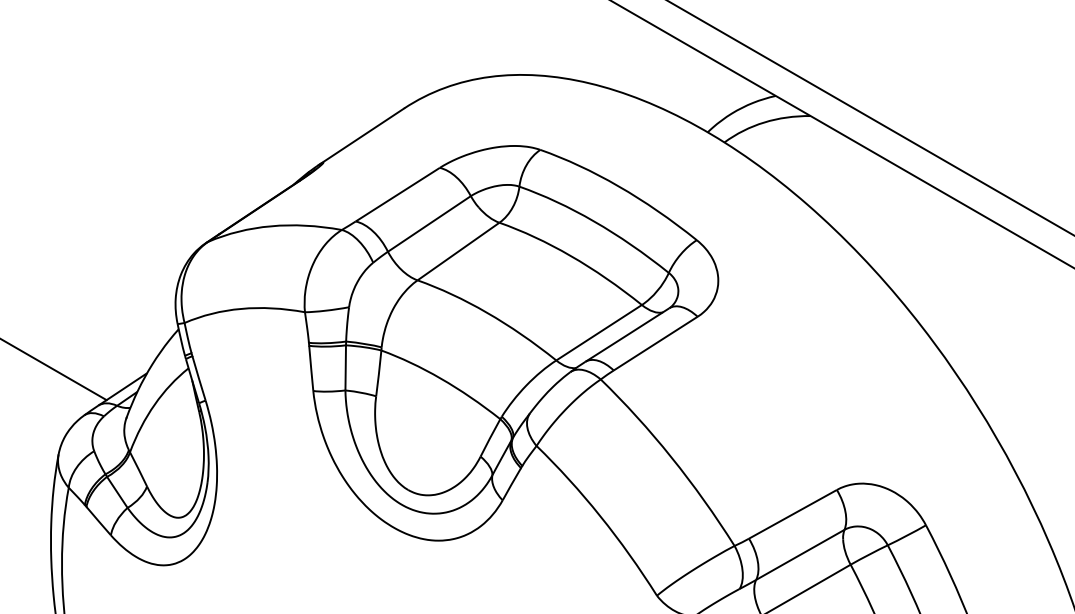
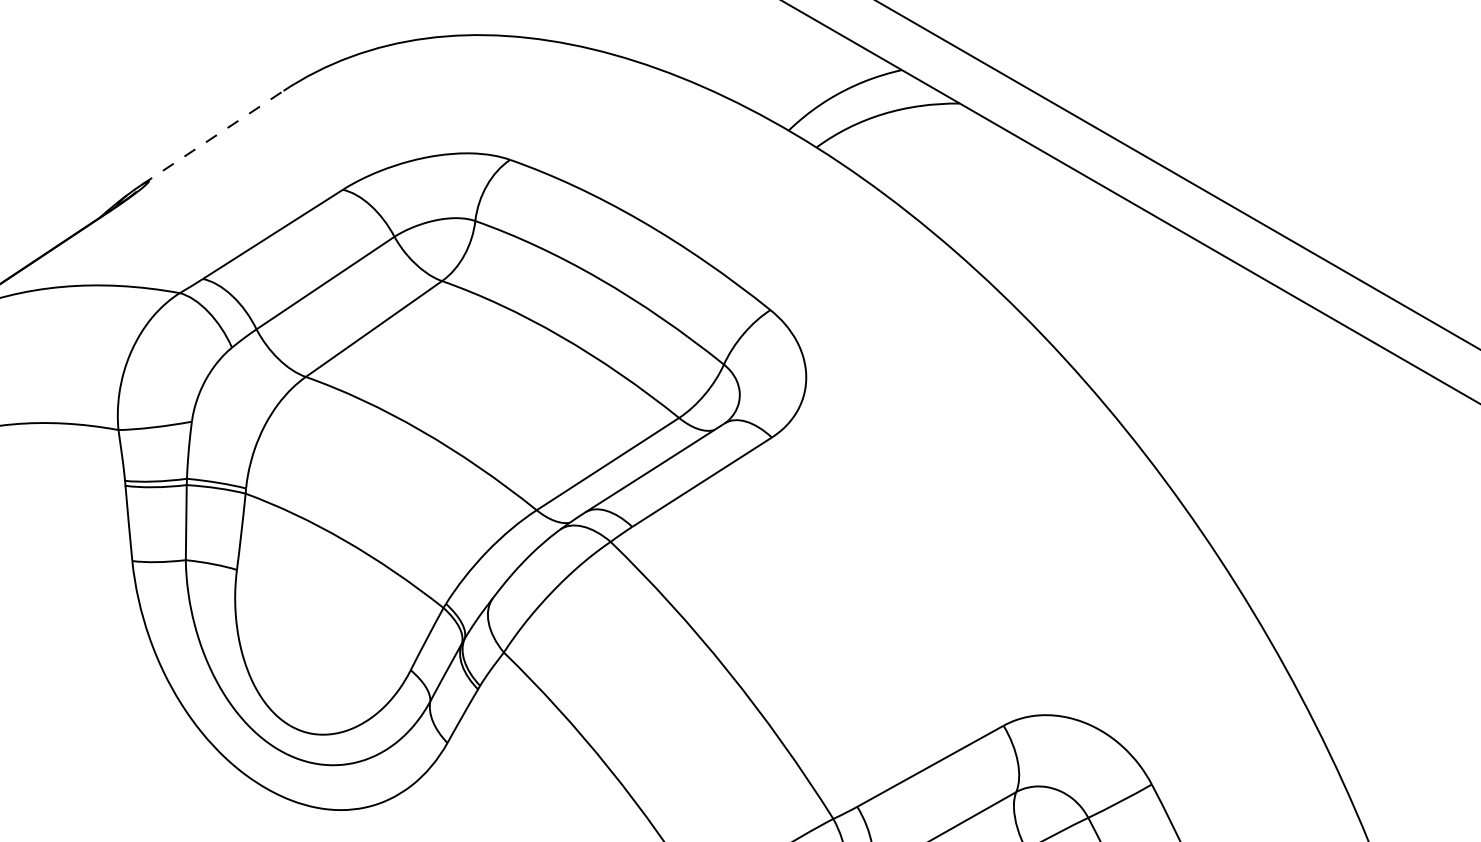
line: (361, 136) -> (212, 137), solid -> dashed

